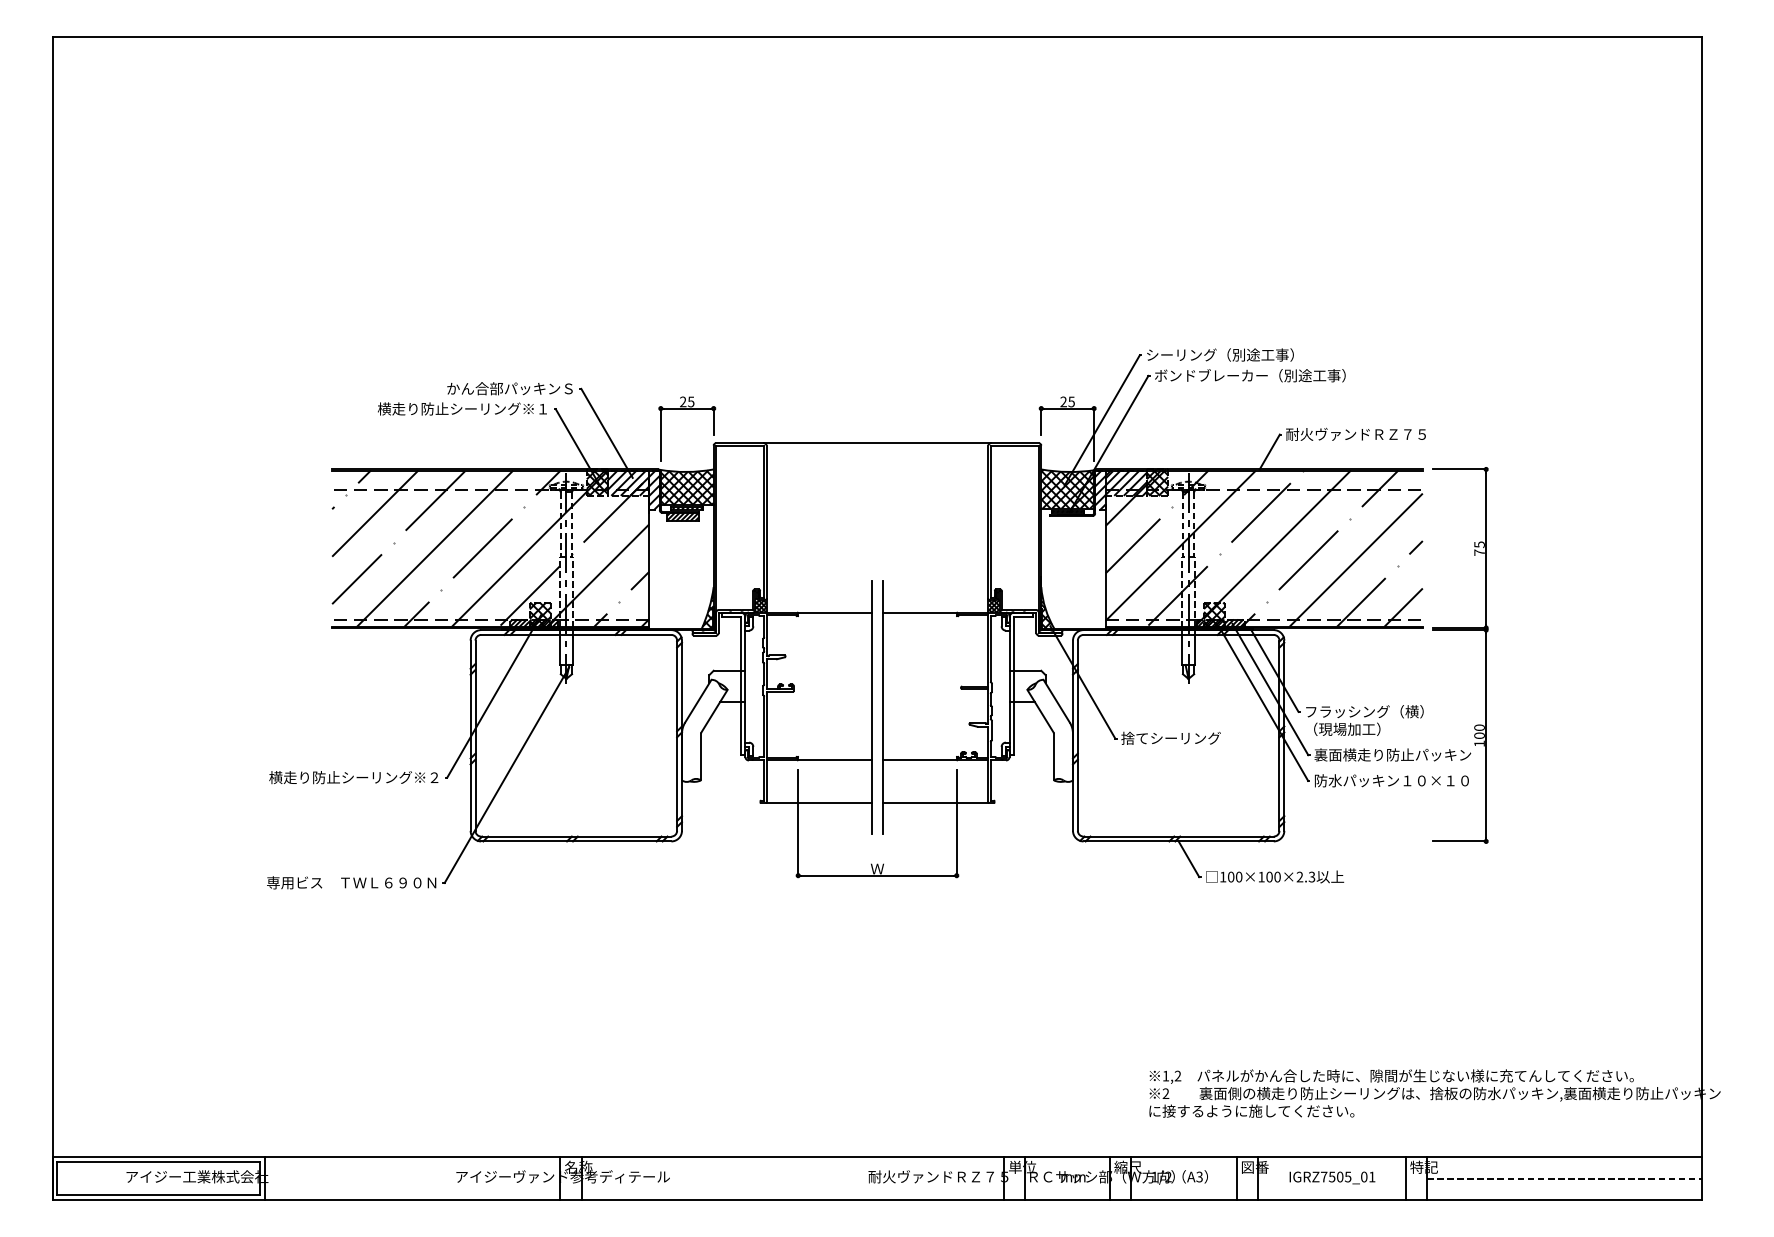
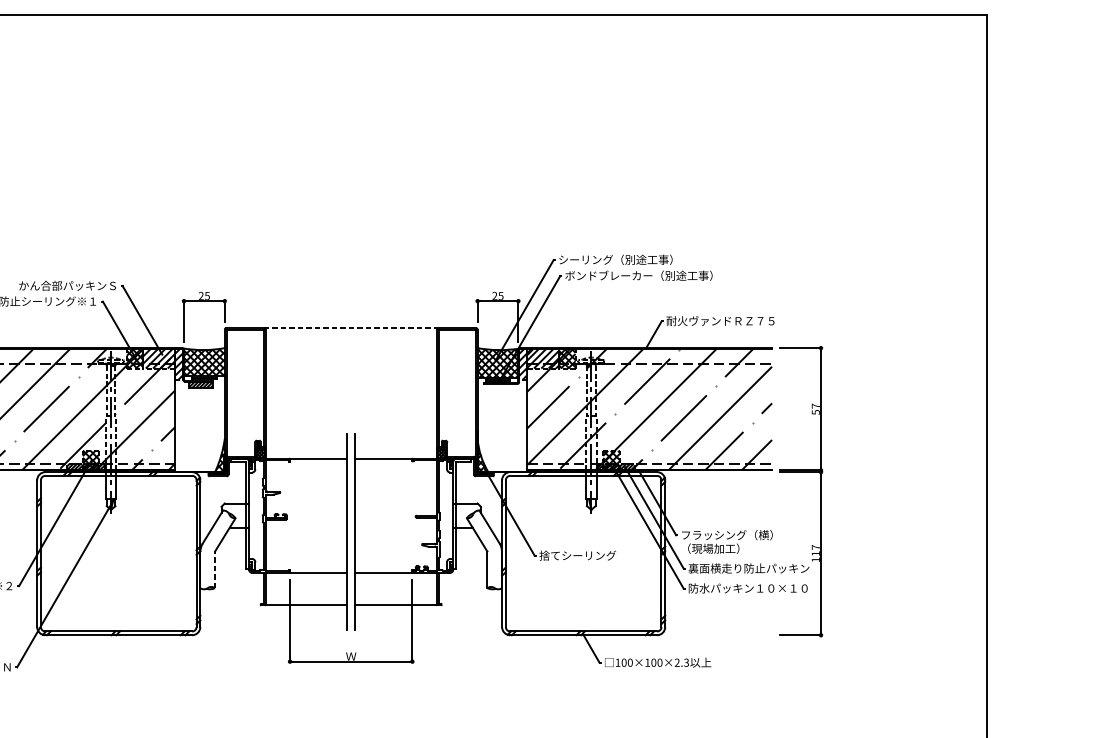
line: (877, 443) -> (351, 328), solid -> dashed
text: (1479, 548) -> (815, 409), 75 -> 57
text: (1479, 731) -> (815, 550), 100 -> 117
line: (701, 756) -> (215, 569), solid -> dashed

